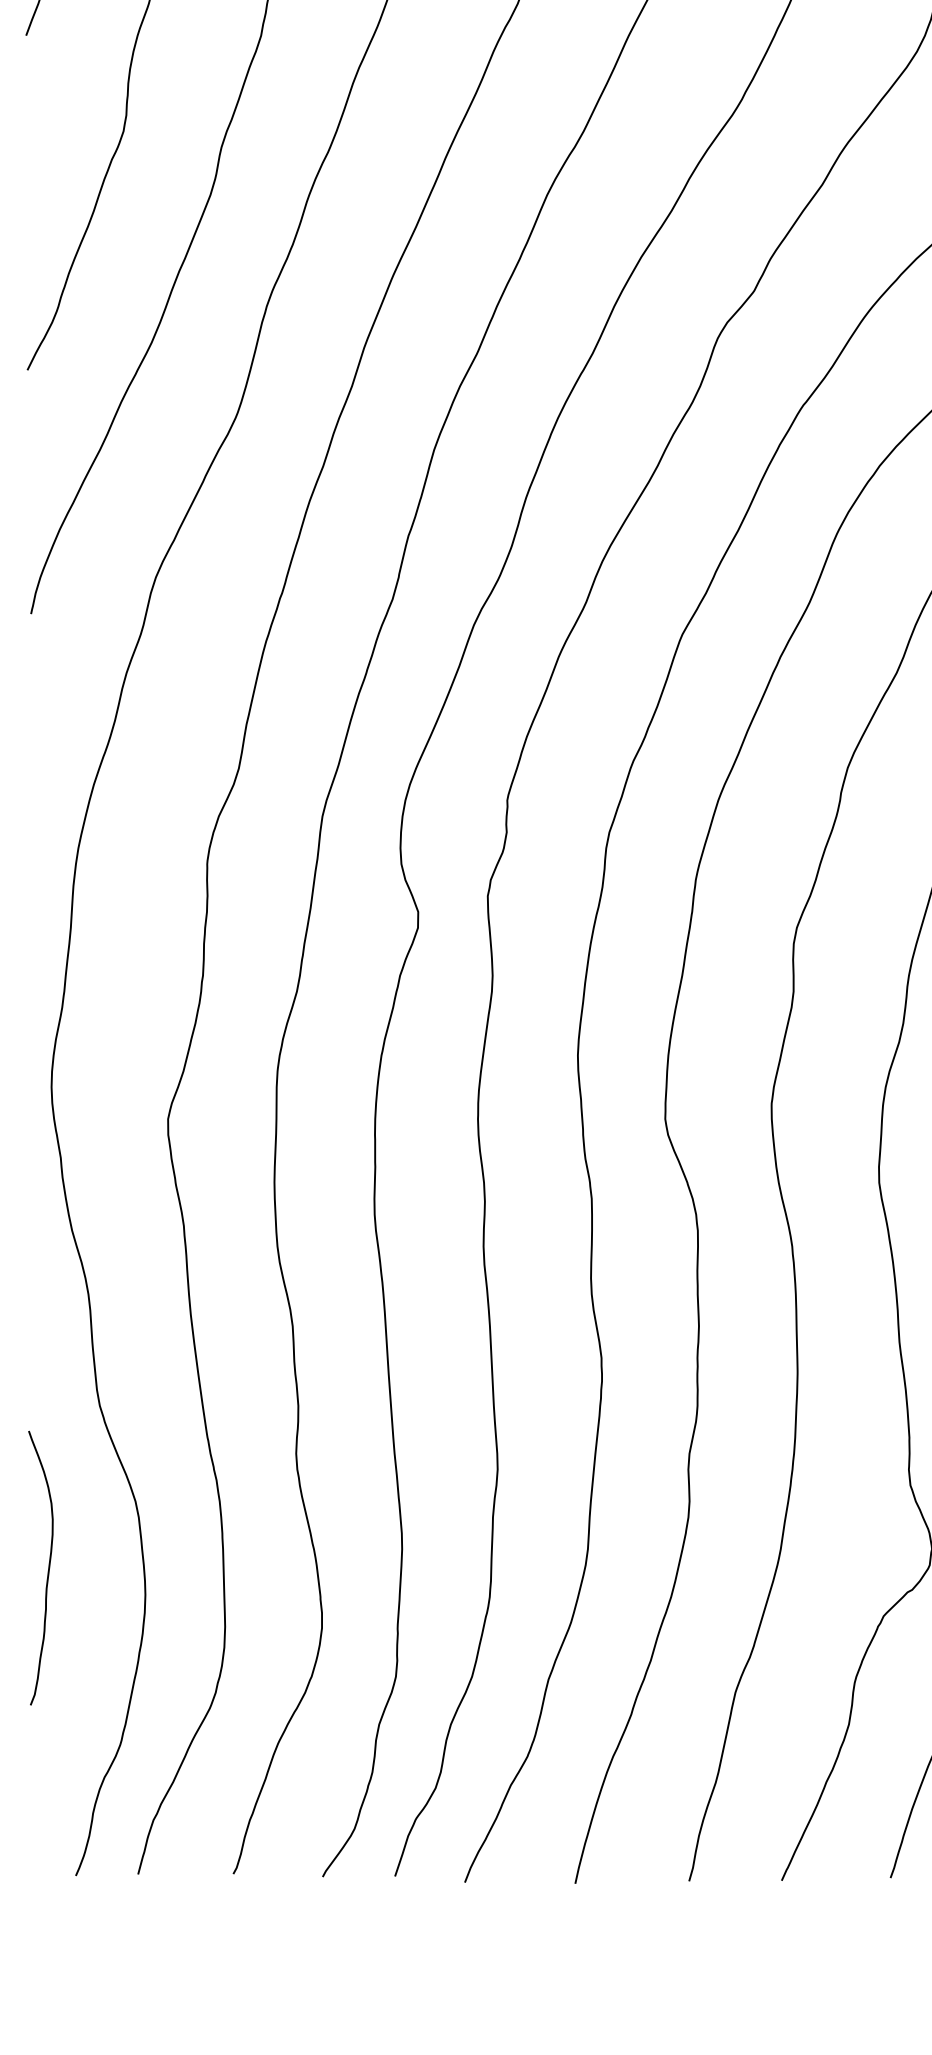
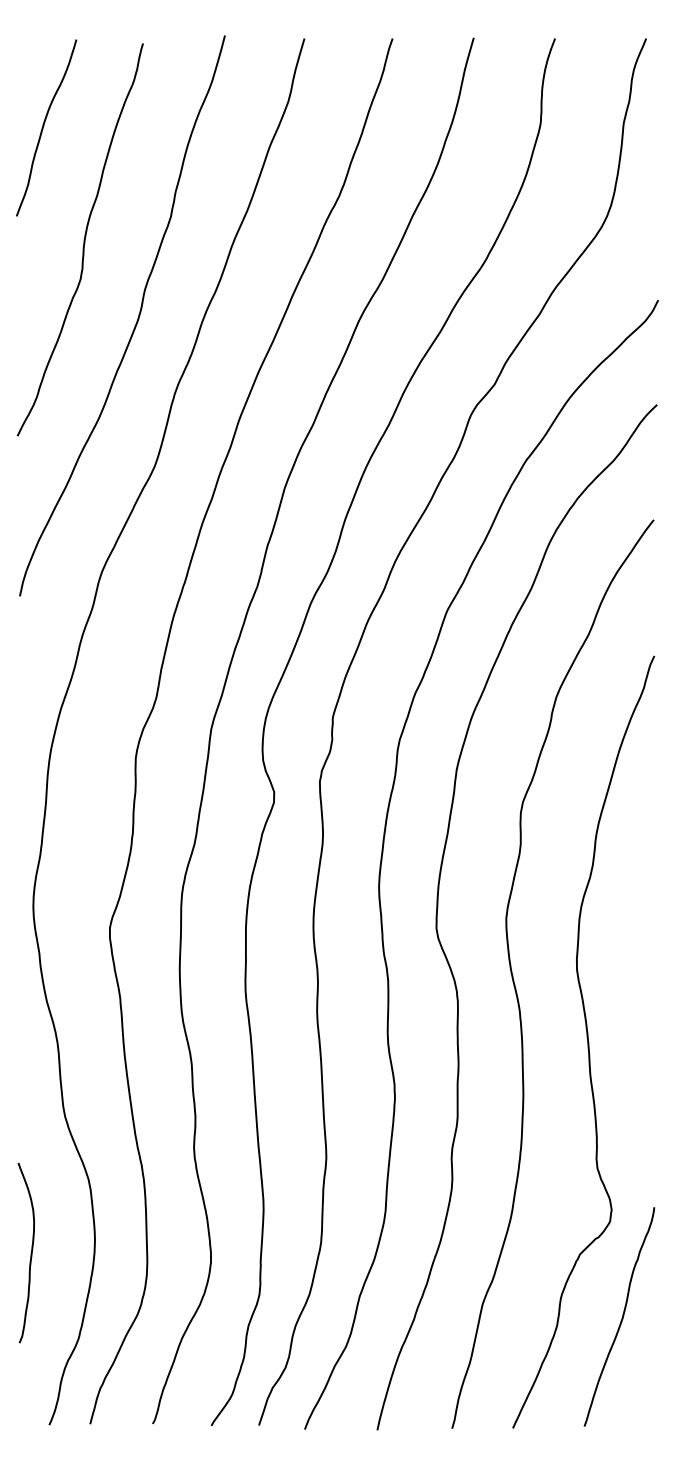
curve: (47, 1568) -> (30, 1253), moved

